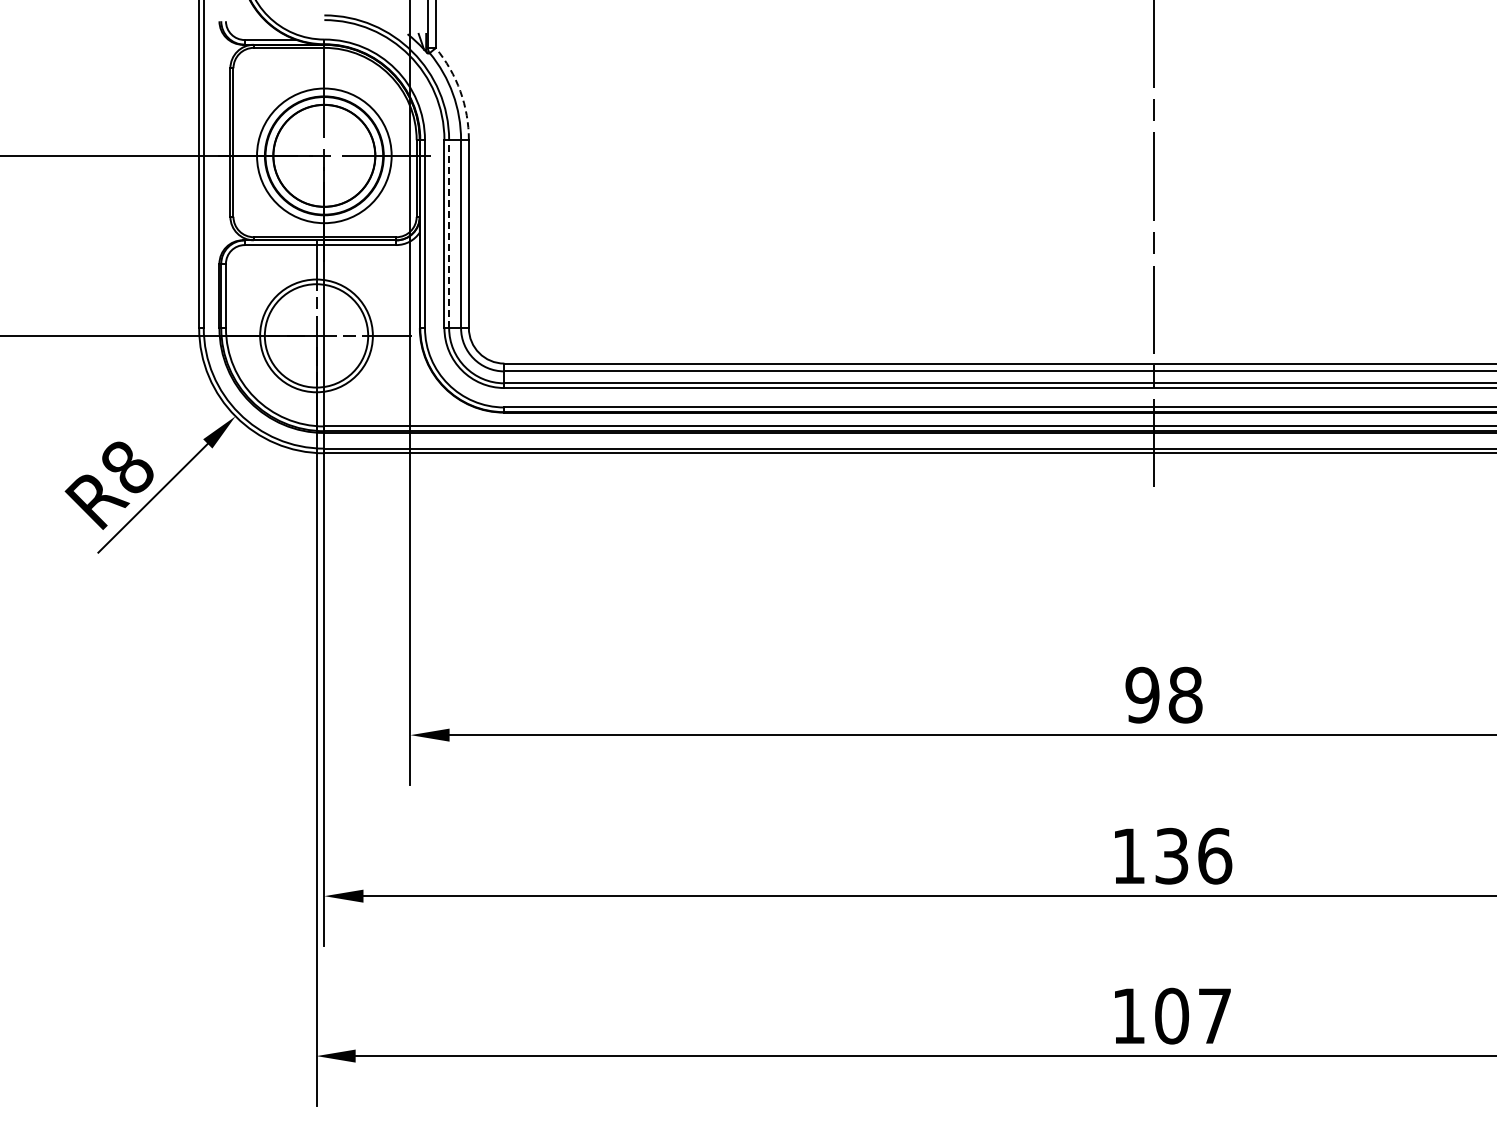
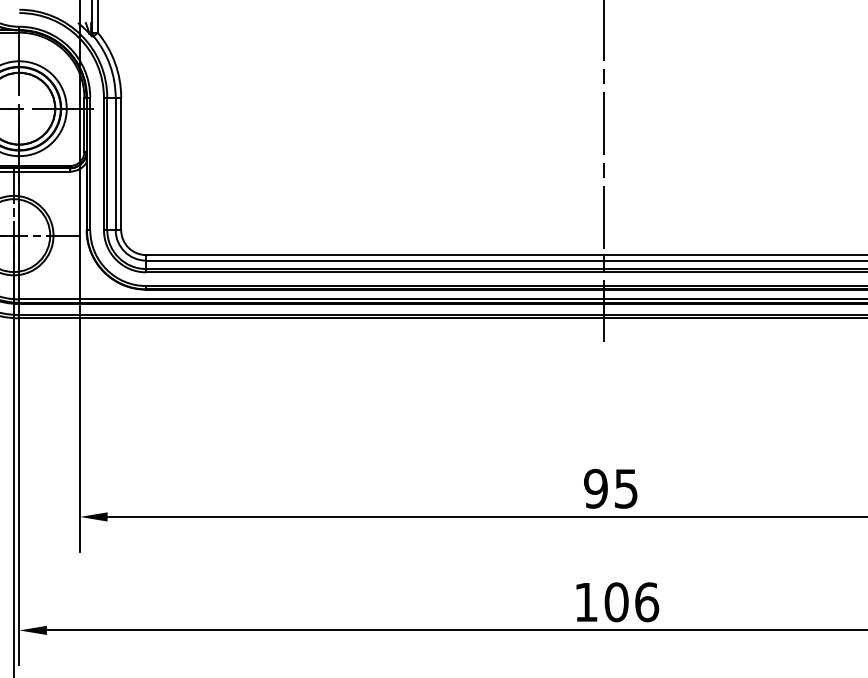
arc: (460, 91) -> (115, 63), dashed -> solid
line: (449, 234) -> (107, 164), dashed -> solid
text: (1185, 694) -> (626, 488), 98 -> 95
text: (1172, 856) -> (617, 602), 136 -> 106

